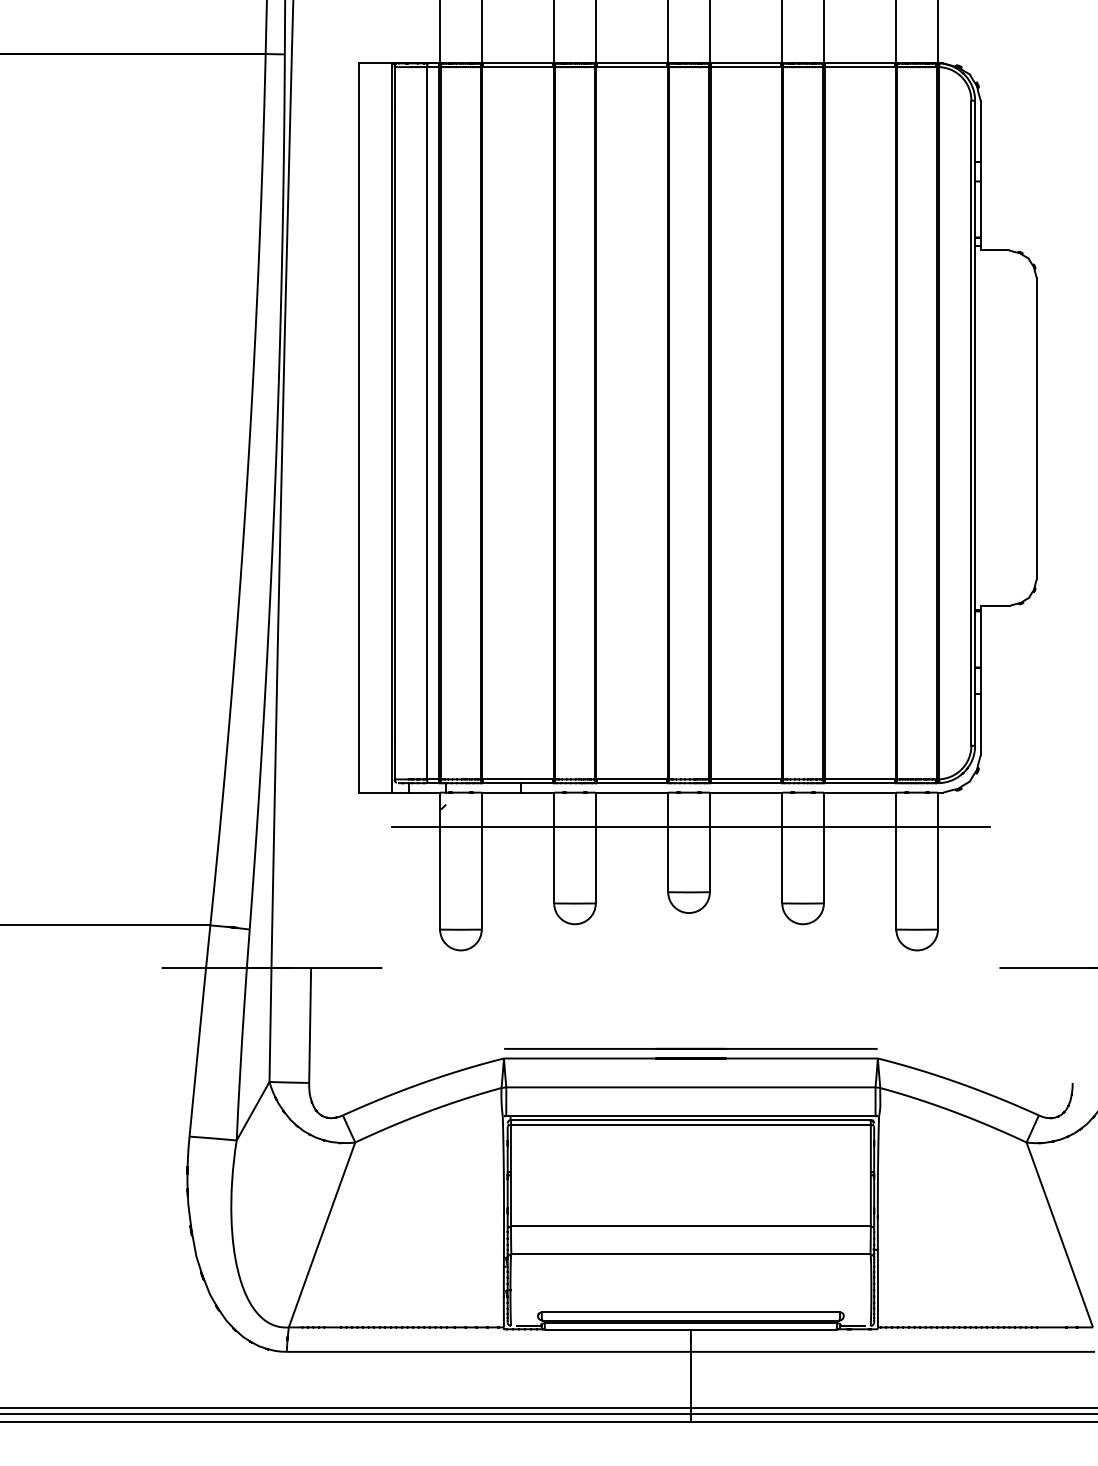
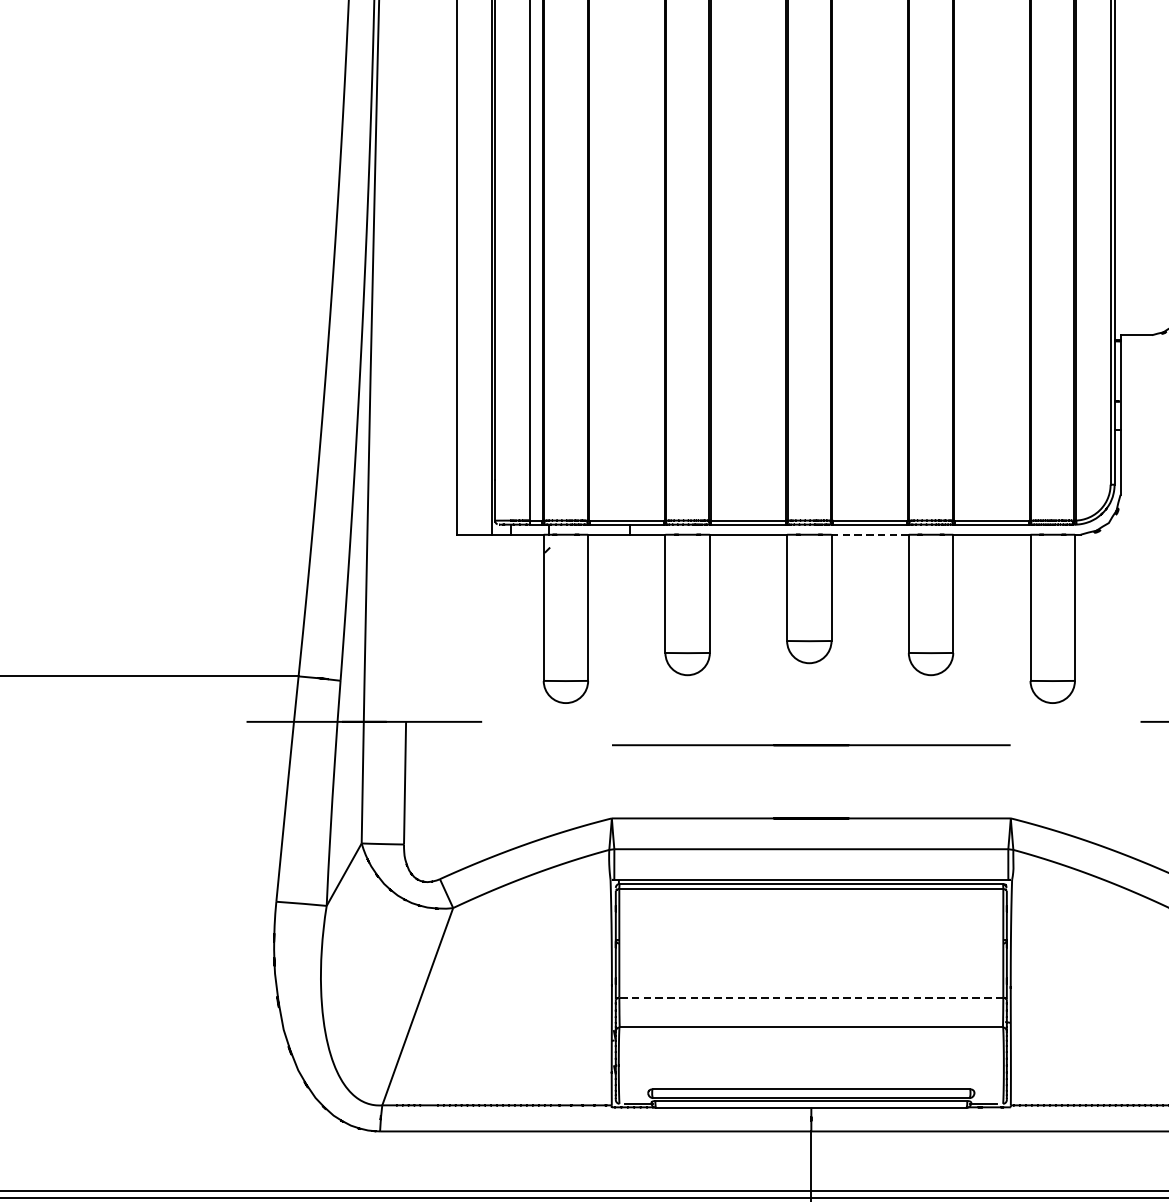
line: (745, 792) -> (869, 534), solid -> dashed
line: (690, 826) -> (810, 570), removed
line: (690, 1048) -> (810, 744), moved
line: (690, 1226) -> (810, 997), solid -> dashed

